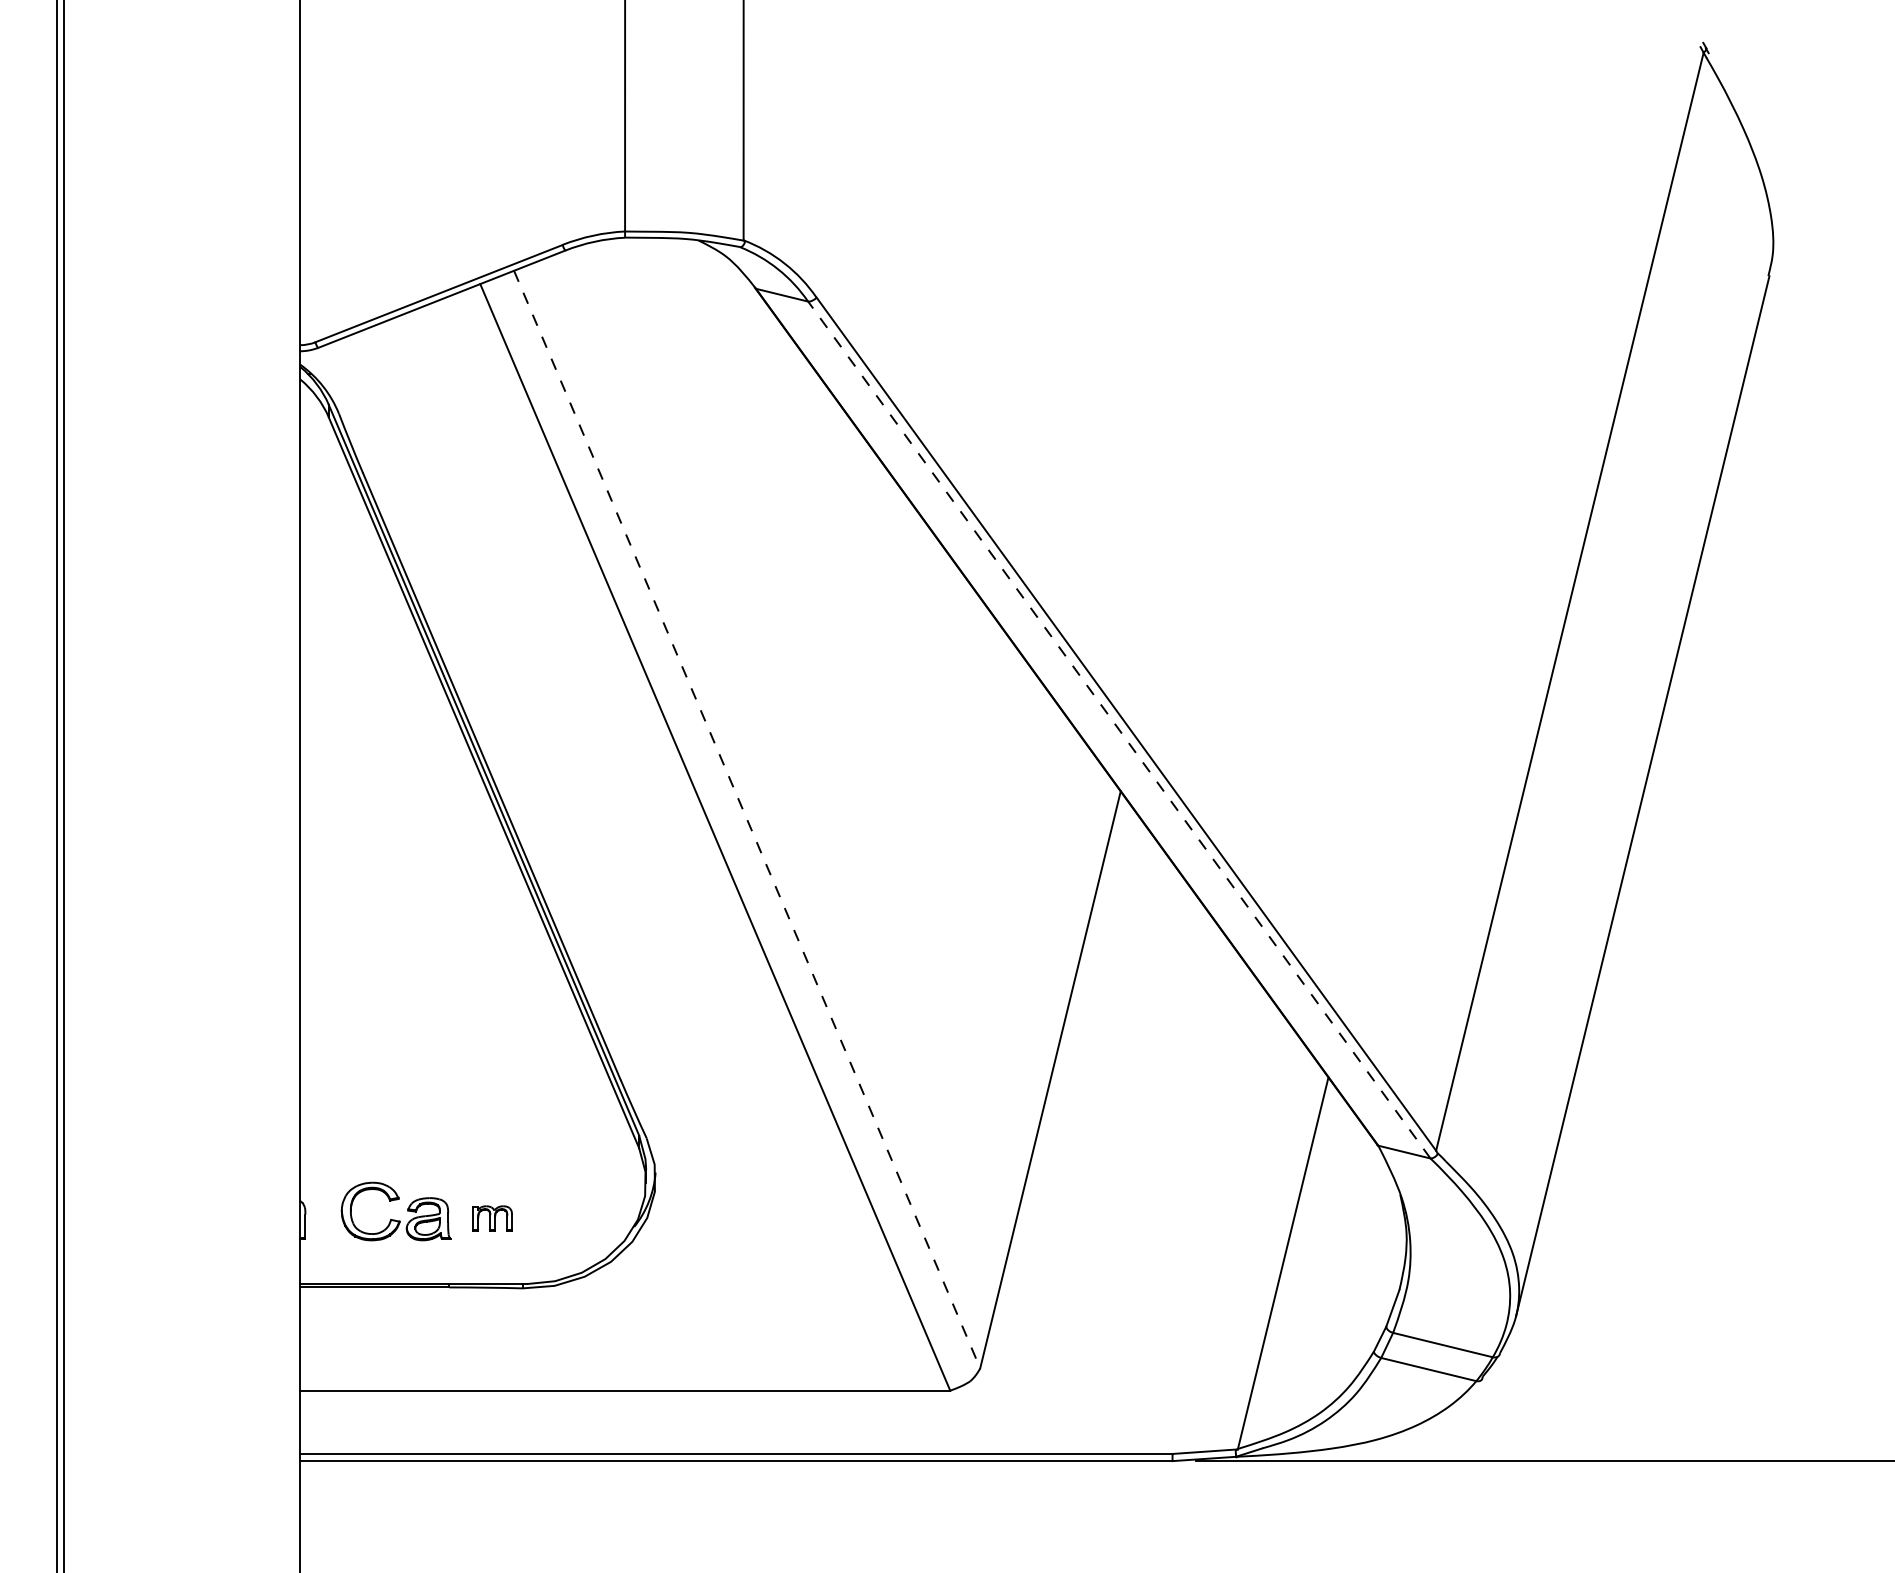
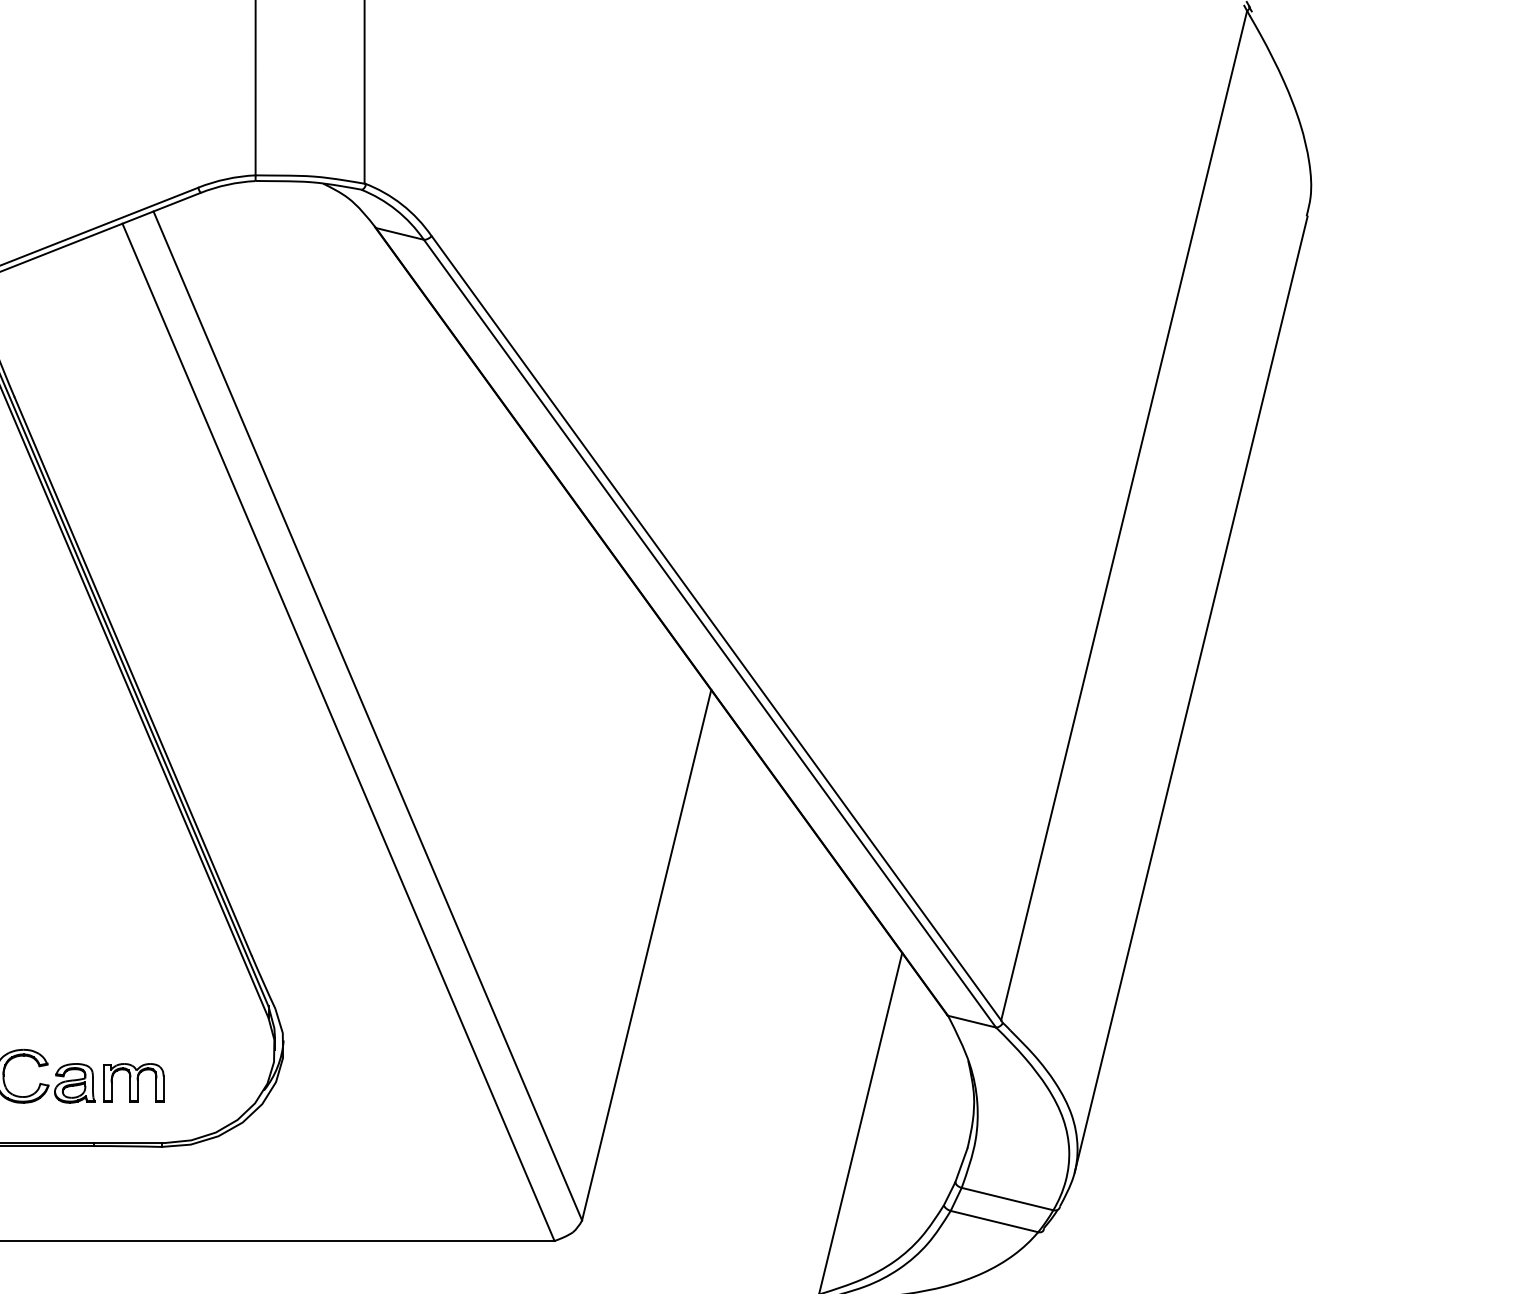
line: (1119, 730) -> (710, 634), dashed -> solid
line: (747, 820) -> (368, 716), dashed -> solid
part: (492, 1218) -> (133, 1082), size x1.67

